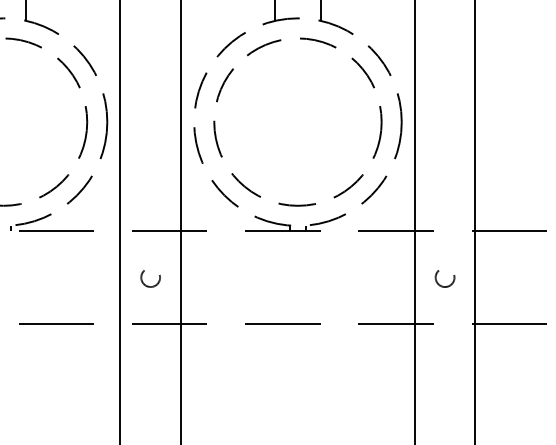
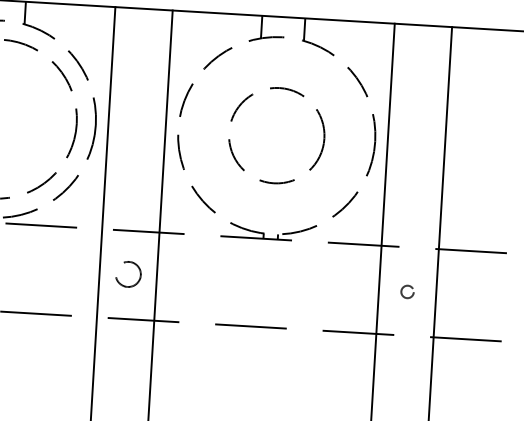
circle: (297, 121) -> (276, 135), size x0.6
circle: (150, 278) -> (128, 275), size x1.4
circle: (444, 278) -> (406, 292), size x0.7

